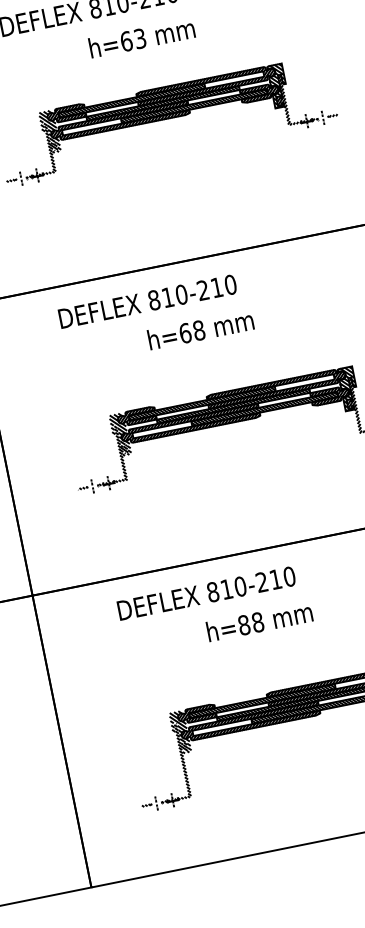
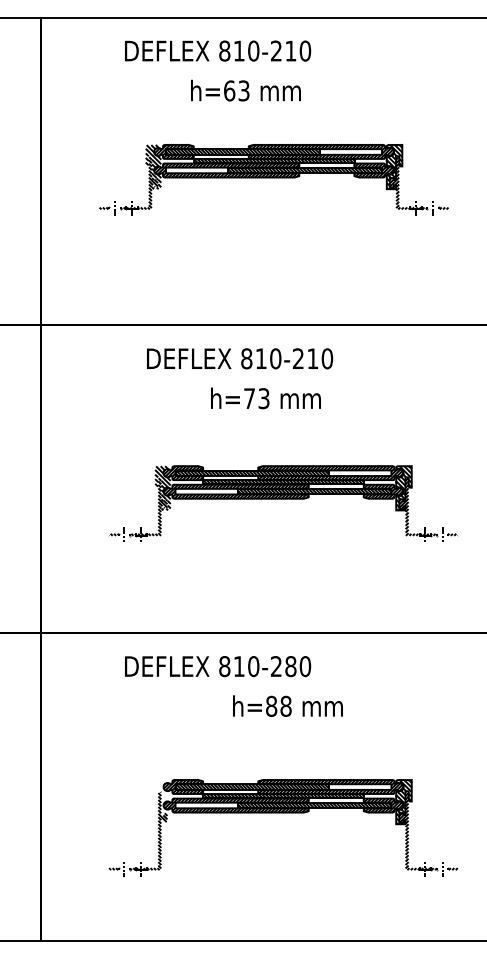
text: (141, 38) -> (245, 90), moved
text: (148, 301) -> (240, 358), moved
text: (191, 331) -> (256, 398), h=68 -> h=73
text: (275, 579) -> (290, 666), 810-210 -> 810-280
text: (259, 621) -> (287, 705), moved
hatch: (180, 733) -> (162, 802), removed

